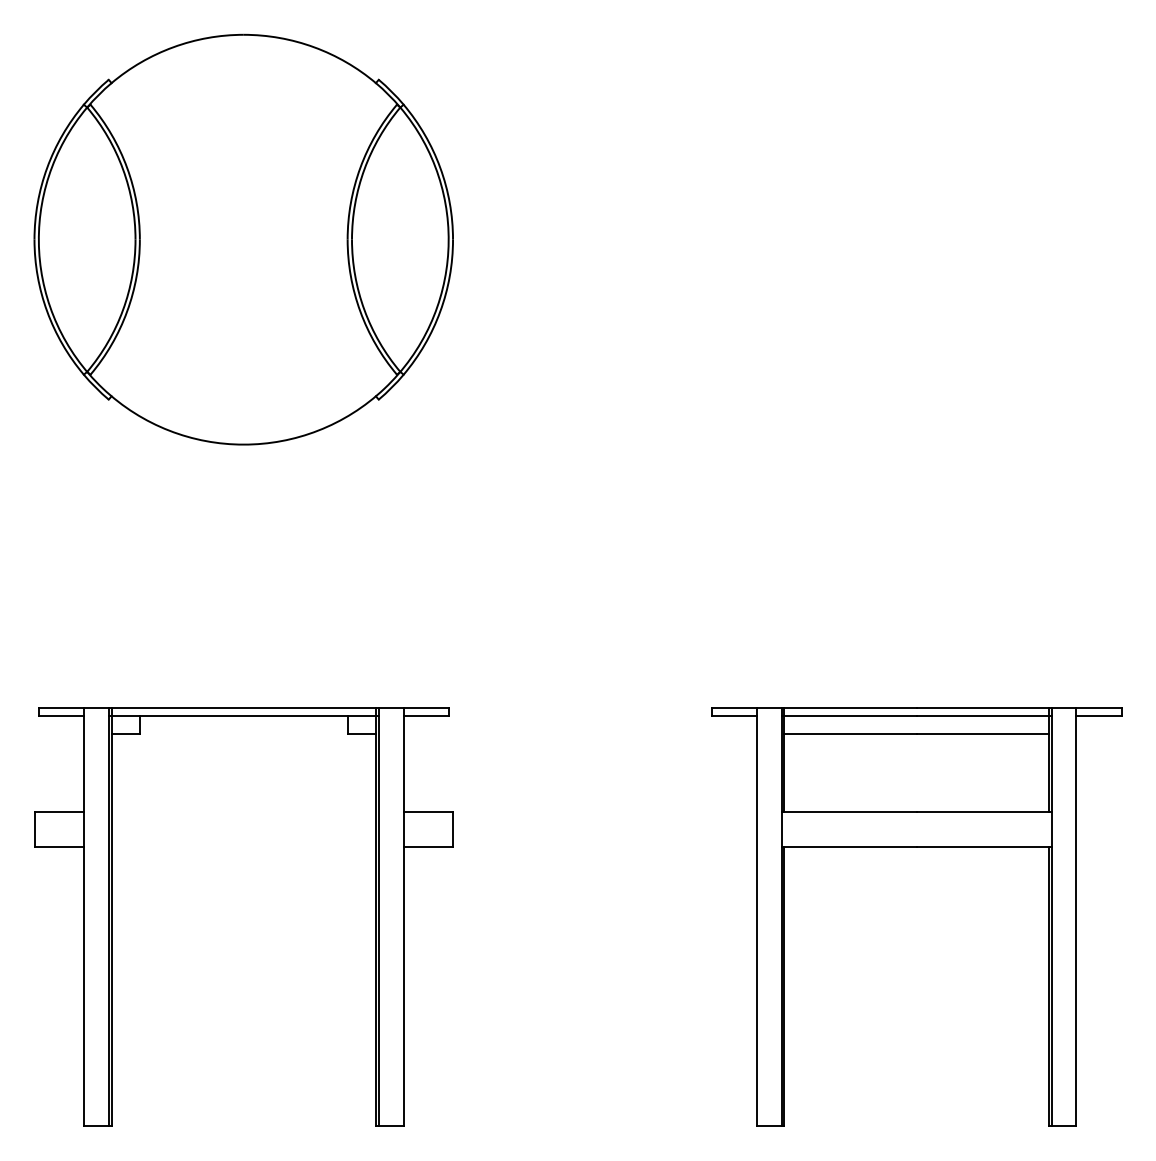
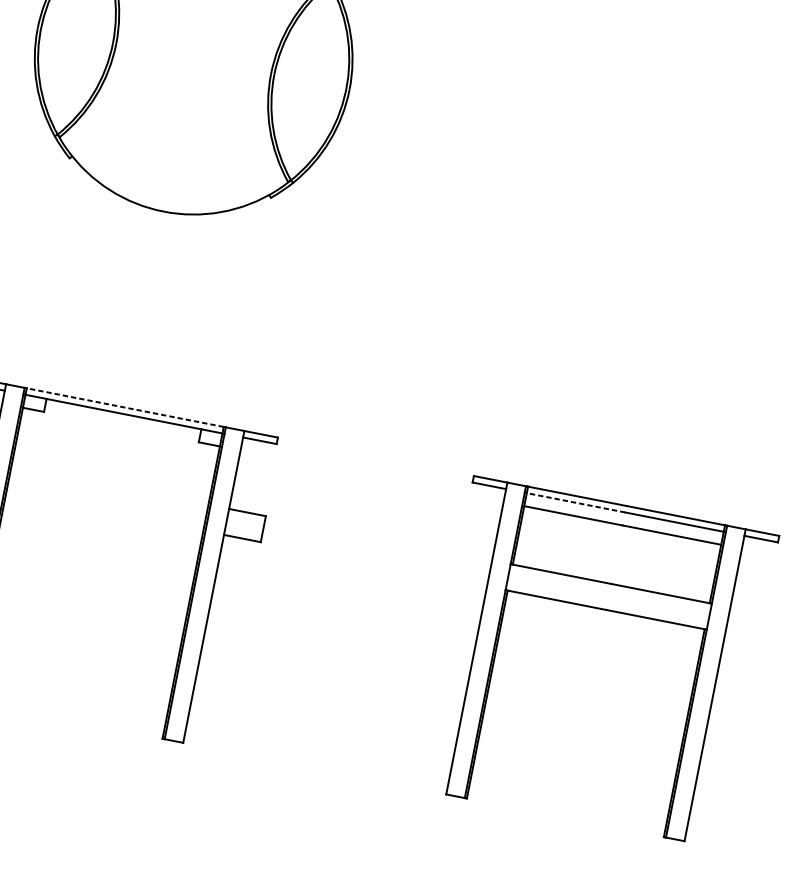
line: (243, 707) -> (125, 407), solid -> dashed
line: (850, 716) -> (576, 502), solid -> dashed

